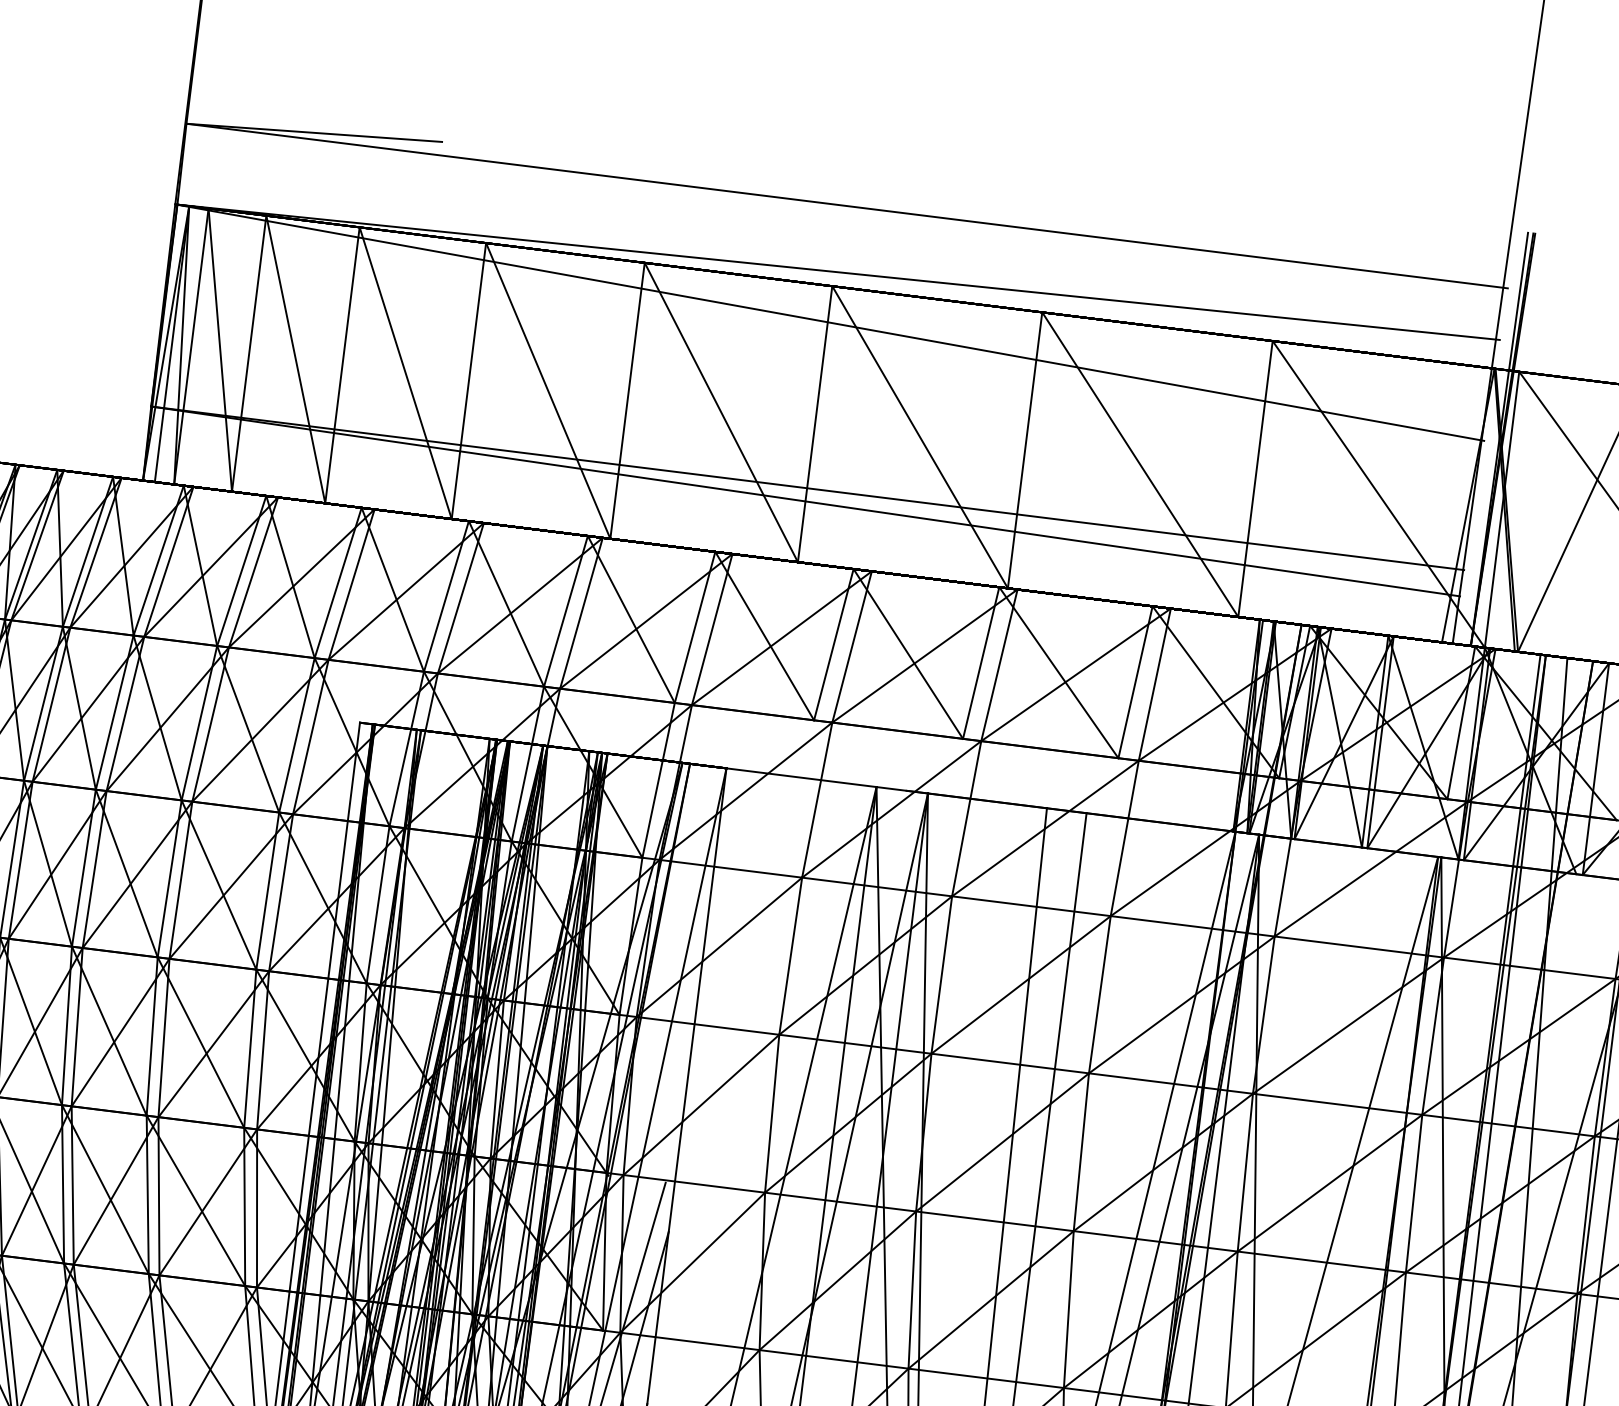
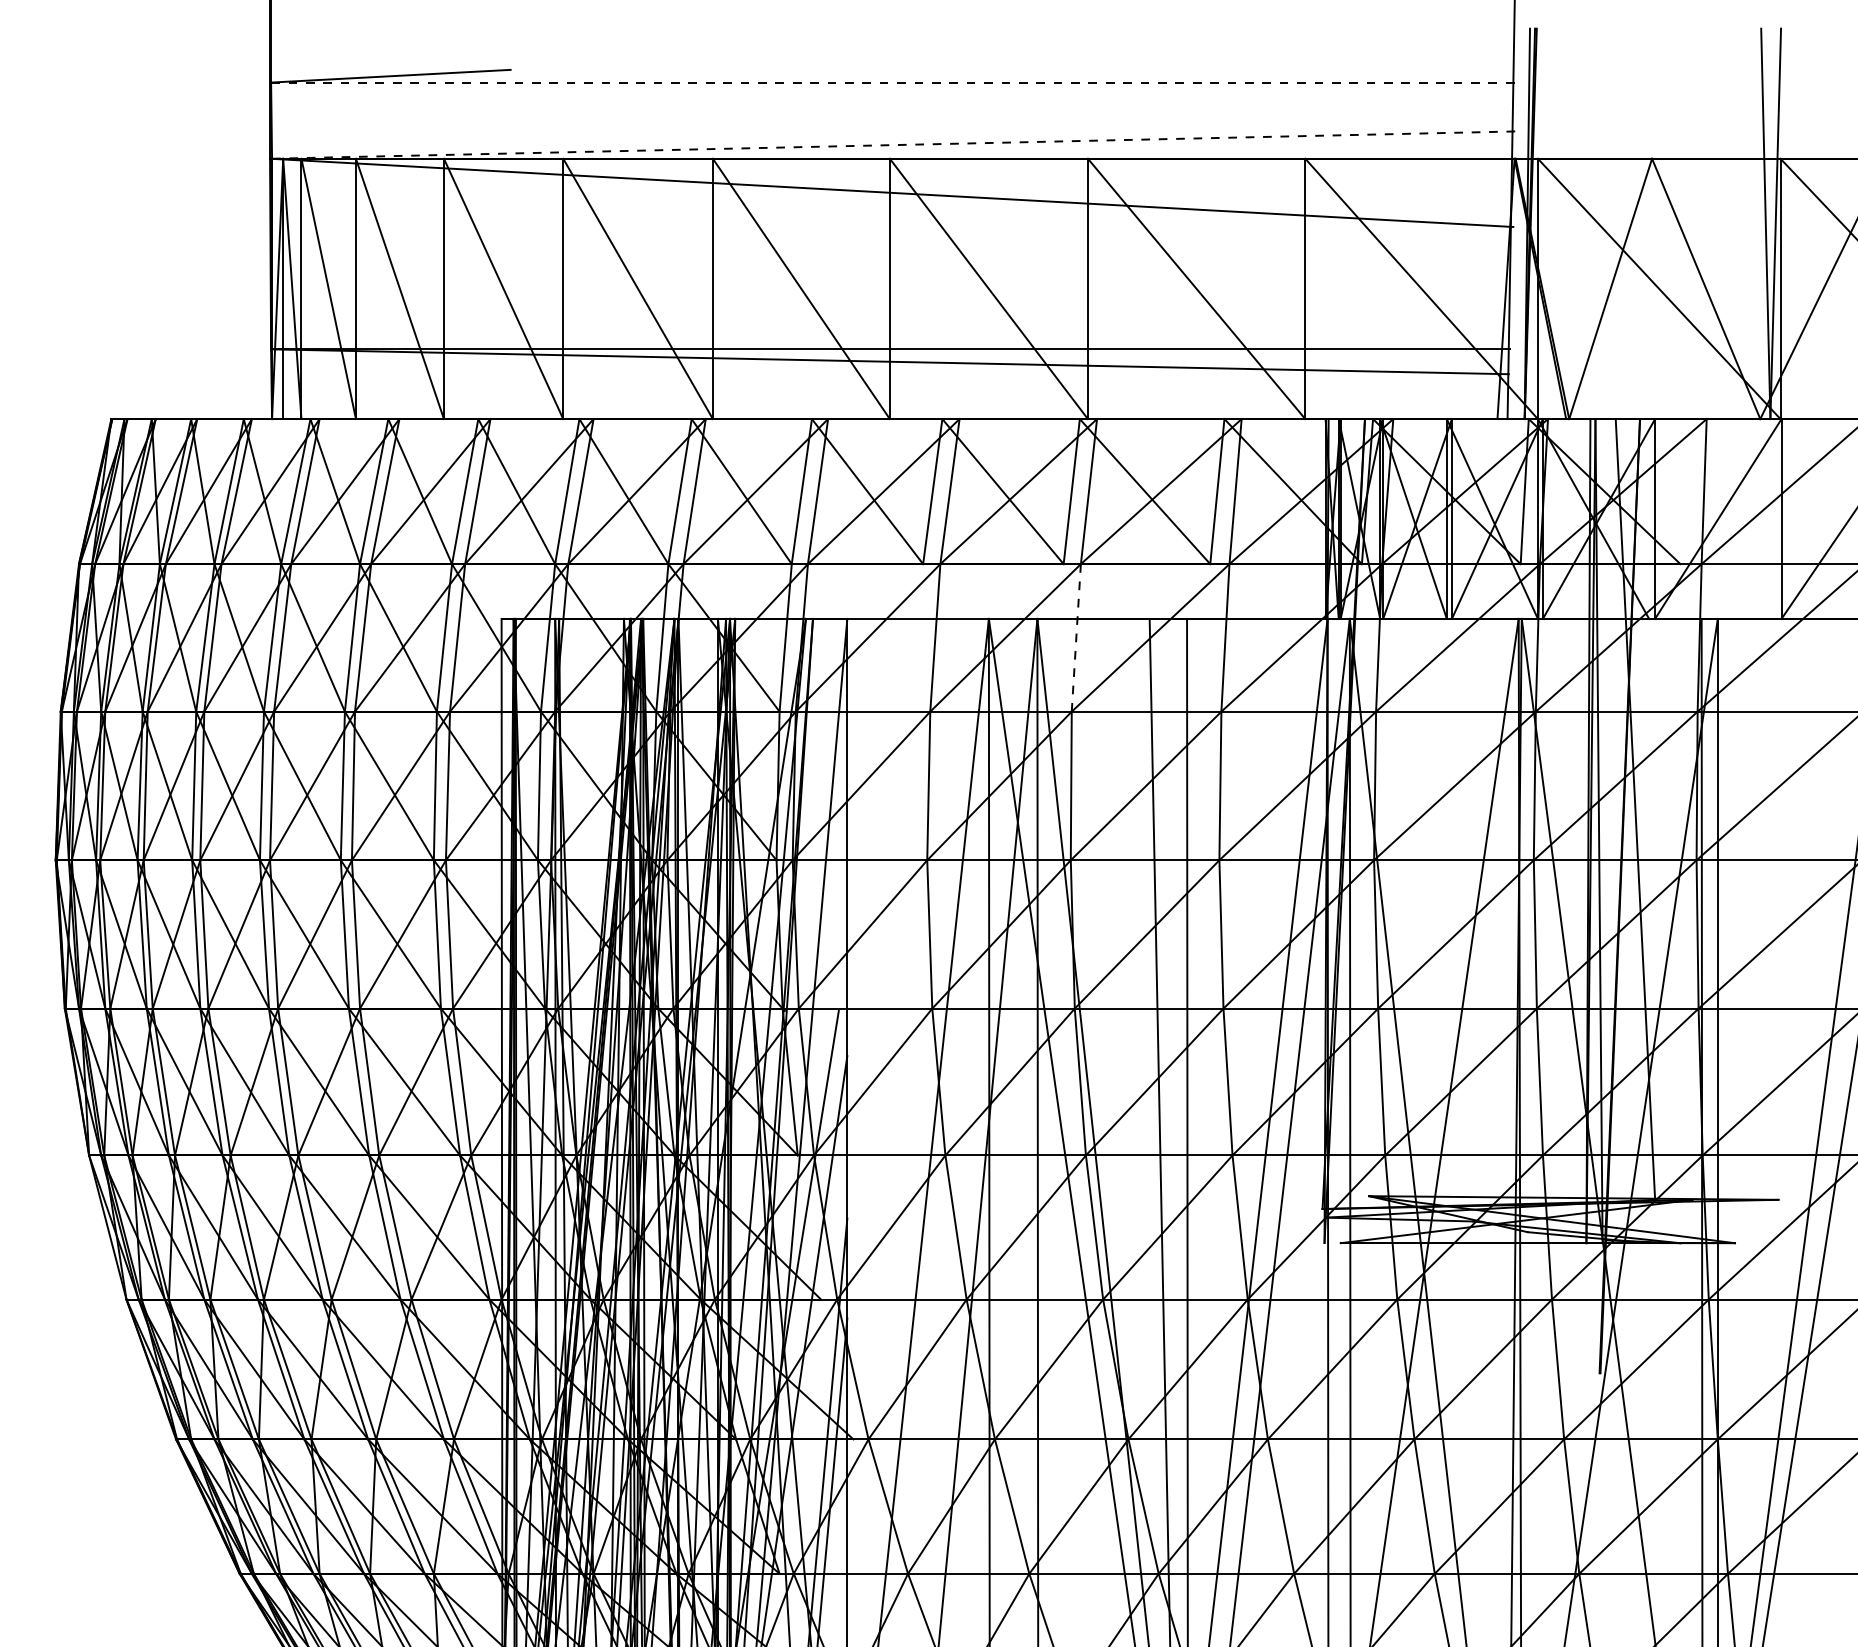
line: (847, 206) -> (894, 82), solid -> dashed
line: (838, 272) -> (894, 145), solid -> dashed
line: (966, 818) -> (1076, 637), solid -> dashed

